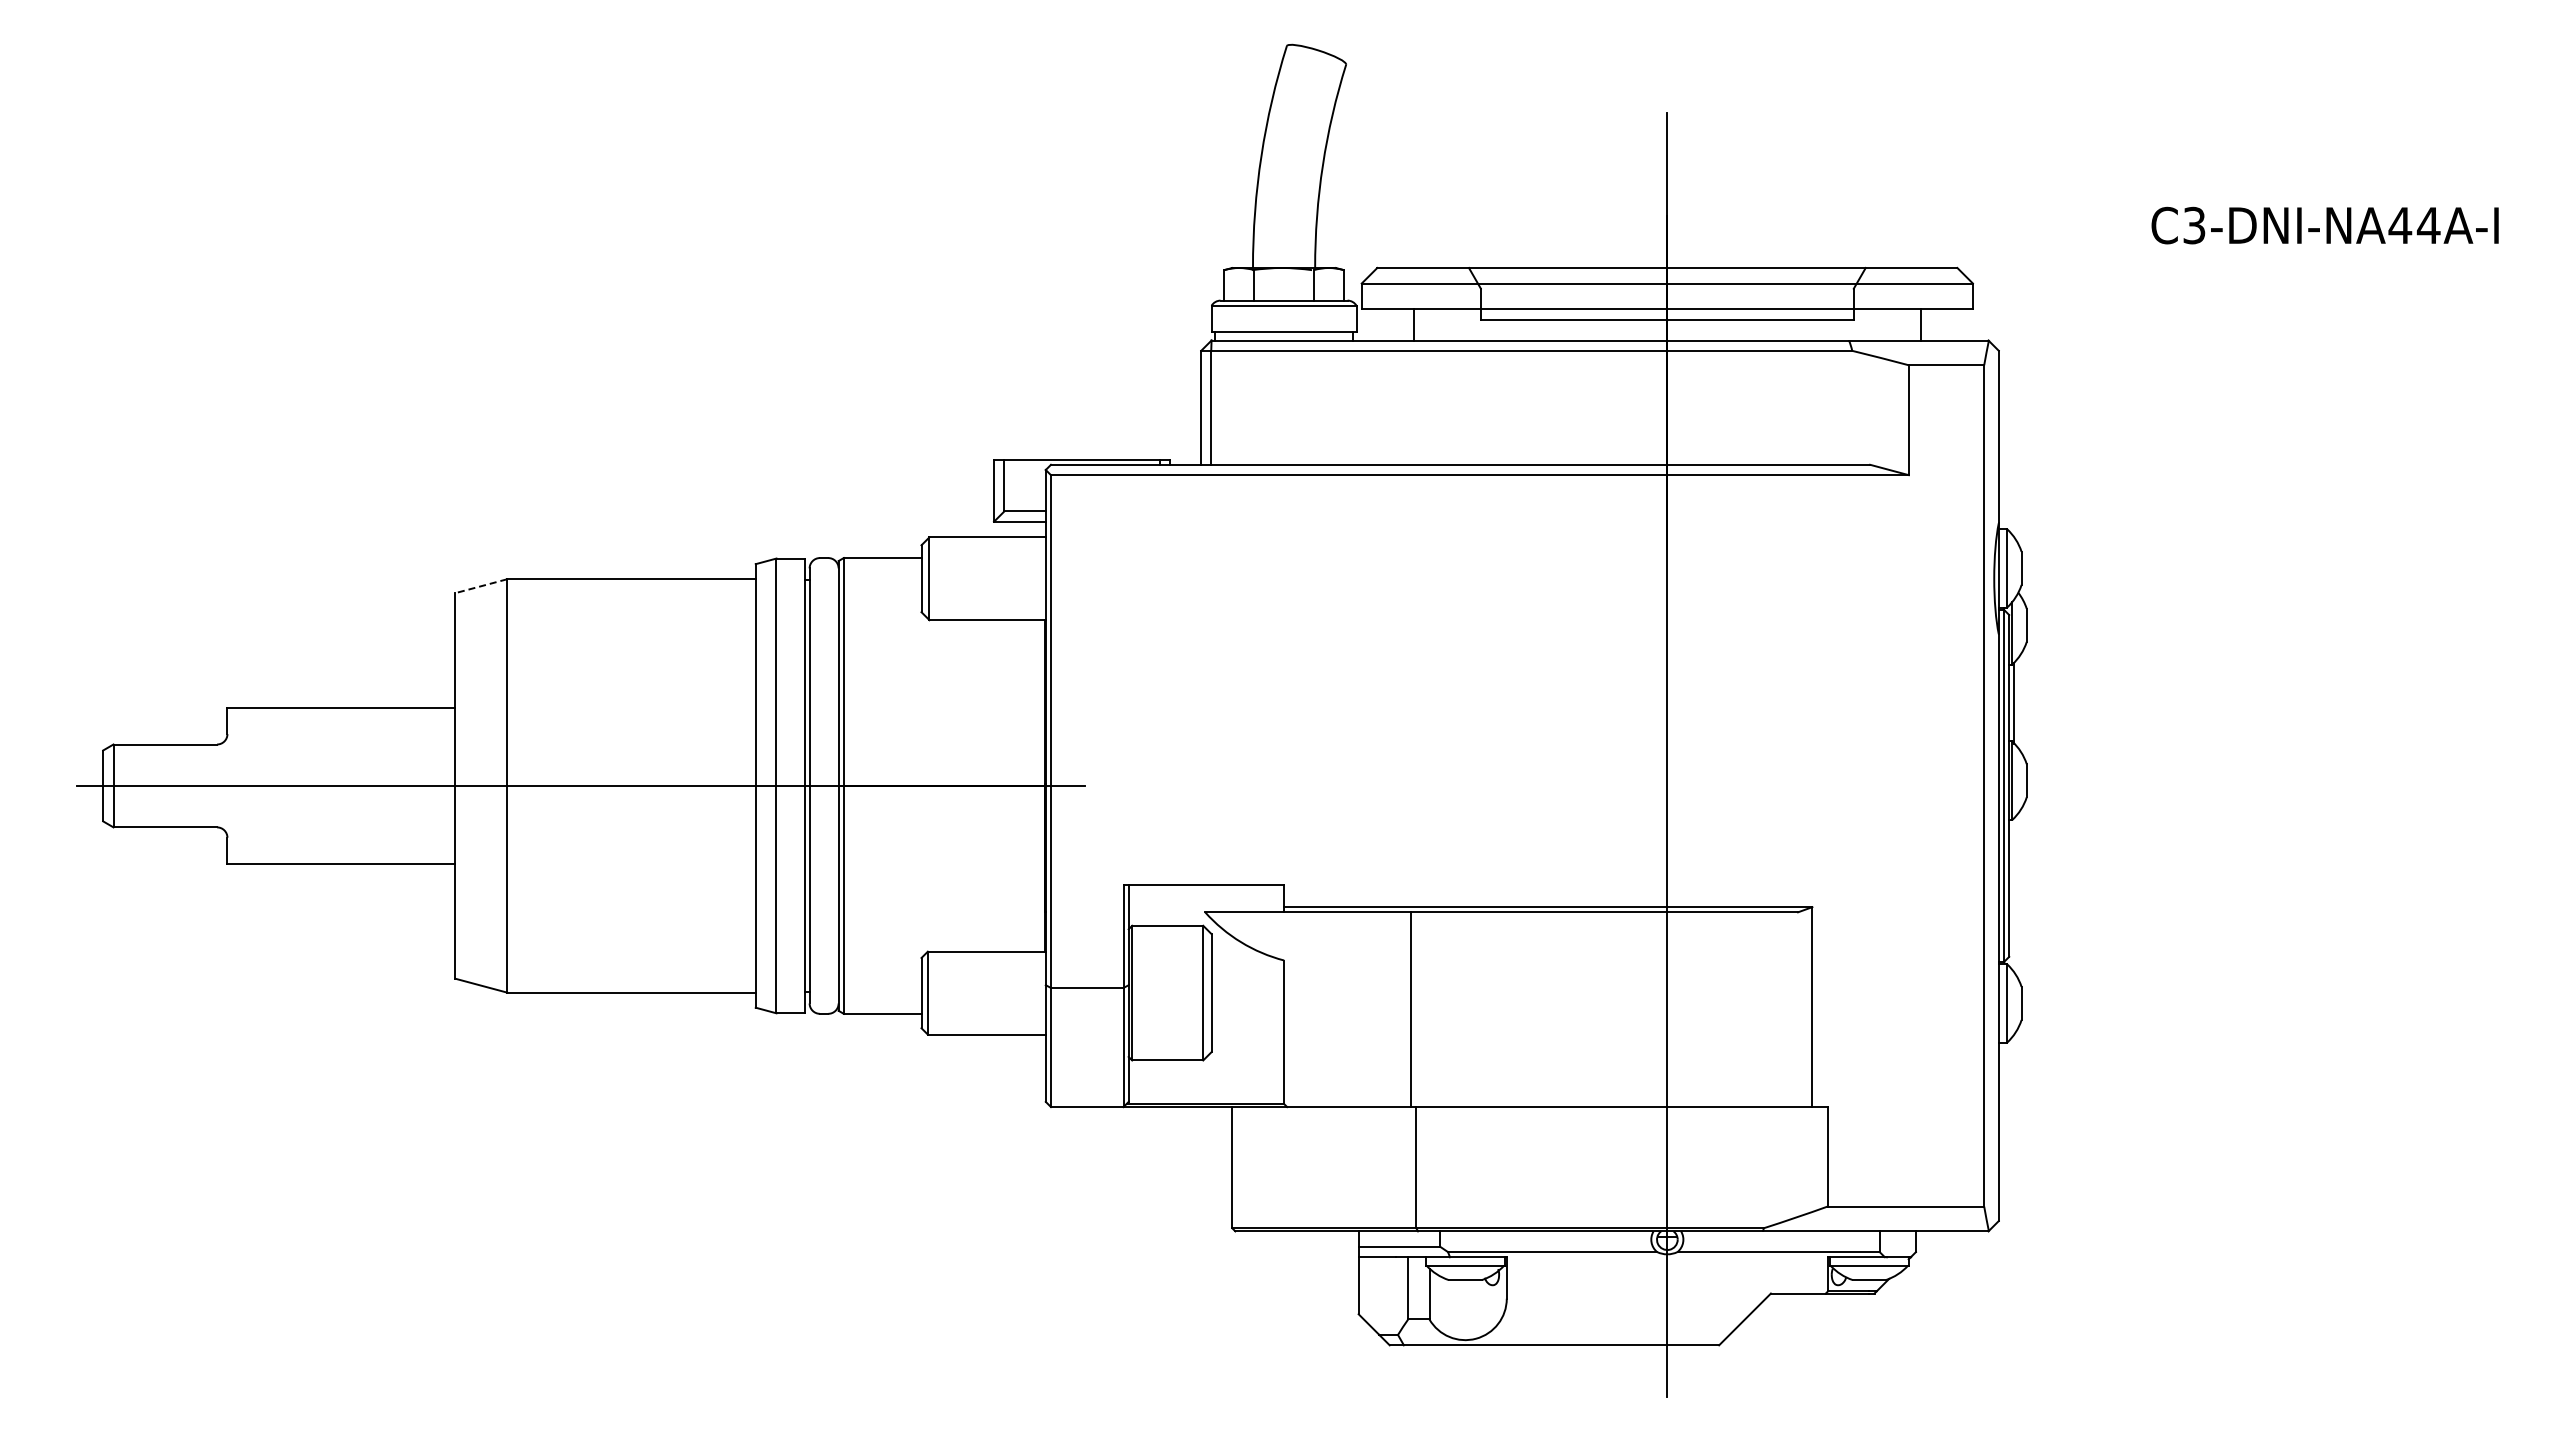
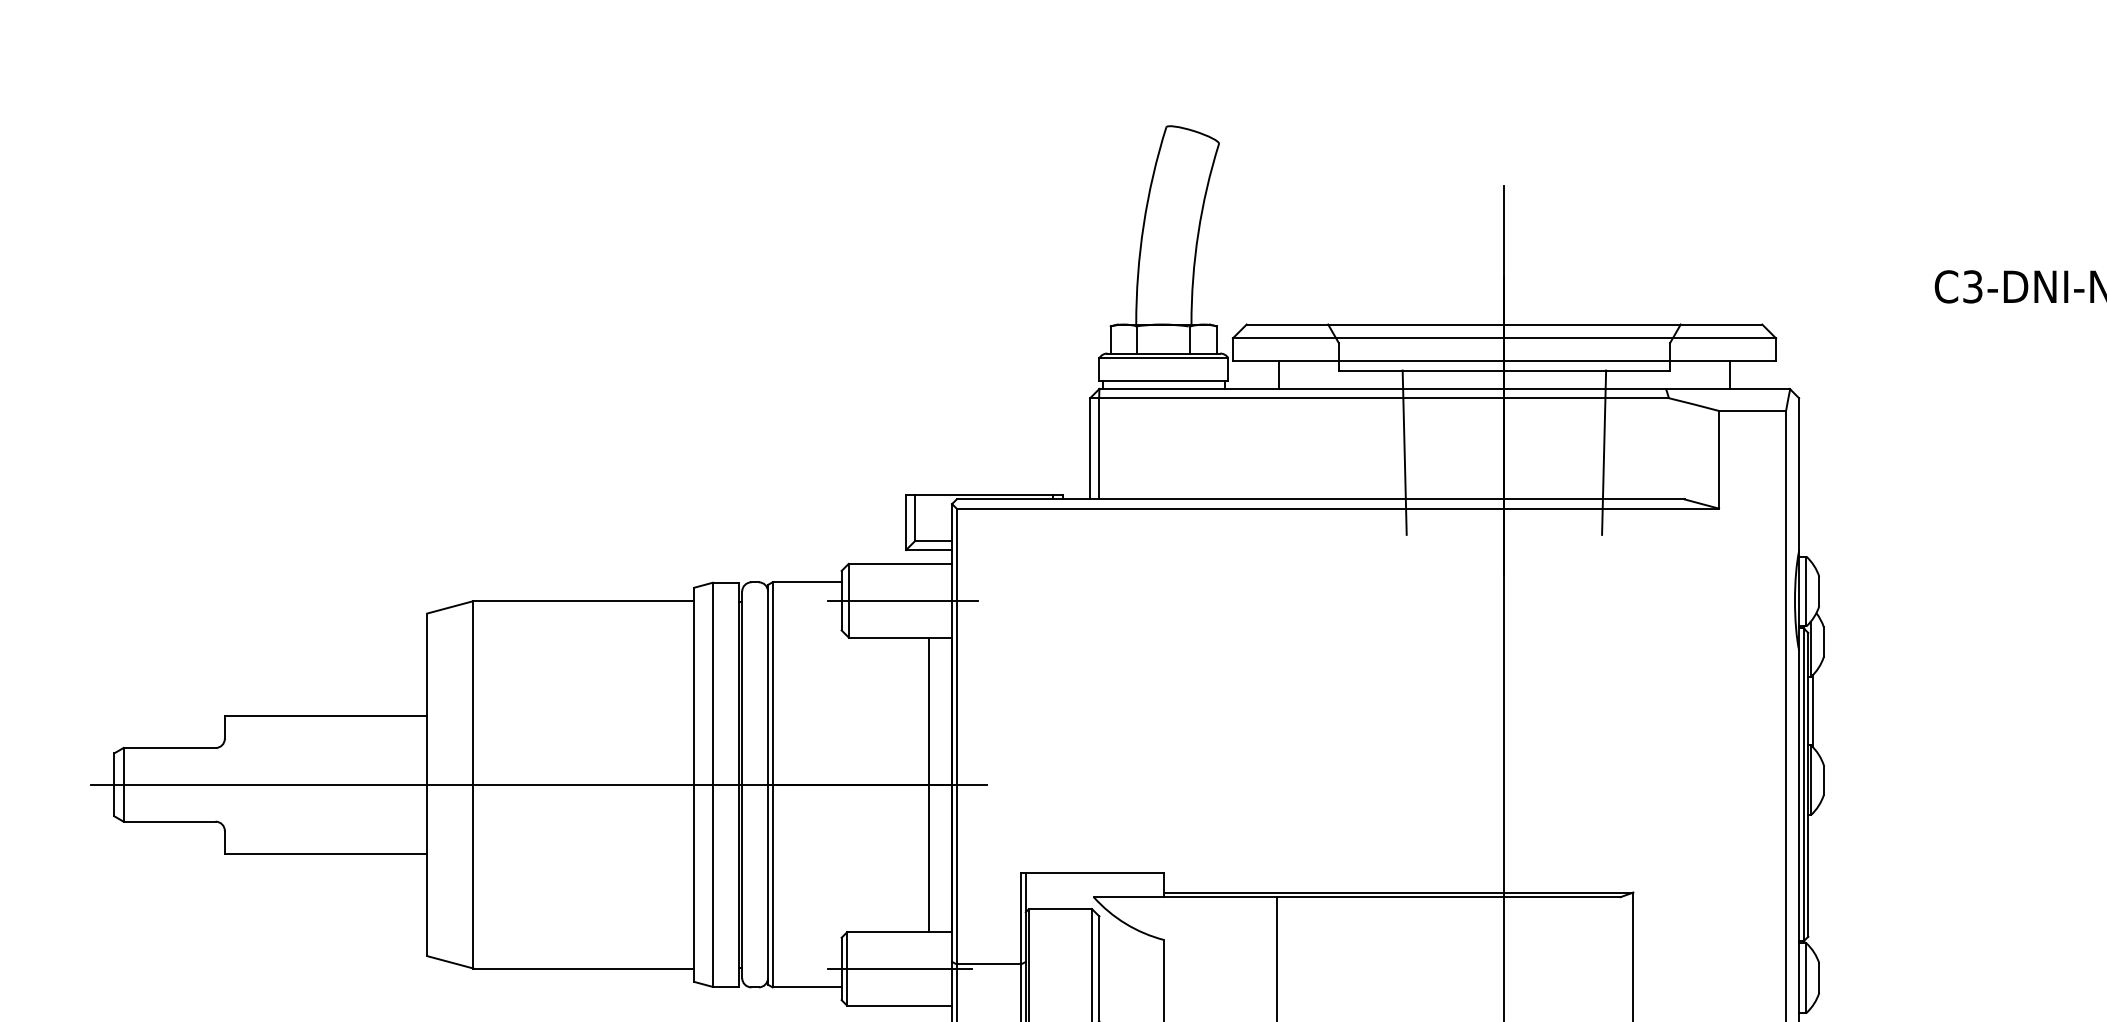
line: (1554, 411) -> (1404, 452), added
line: (1779, 411) -> (1604, 452), added
line: (990, 578) -> (902, 600), added
line: (481, 586) -> (450, 607), dashed -> solid
line: (1019, 785) -> (928, 784), added
line: (986, 993) -> (899, 969), added

